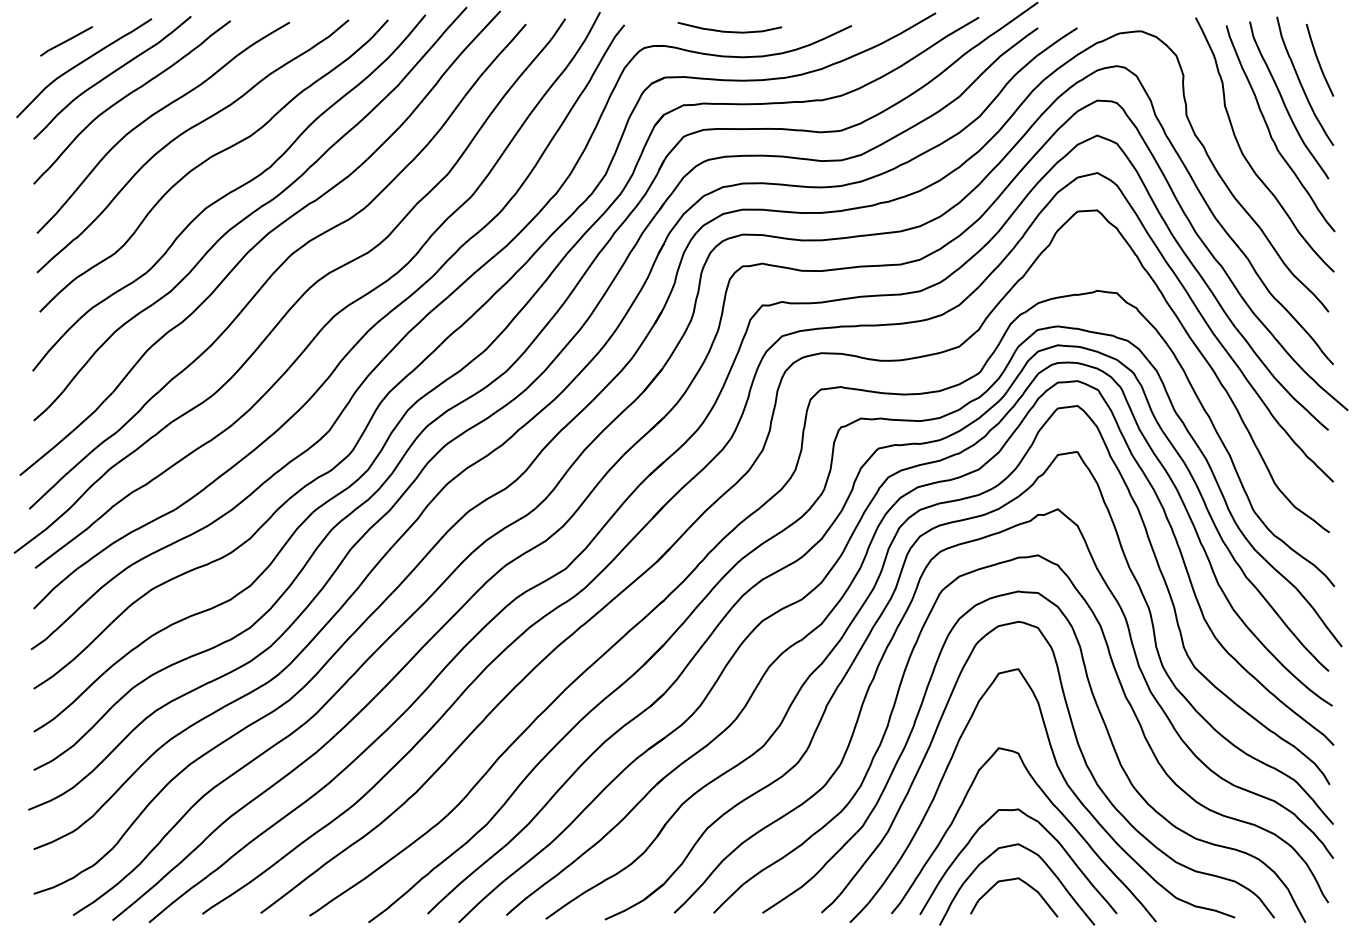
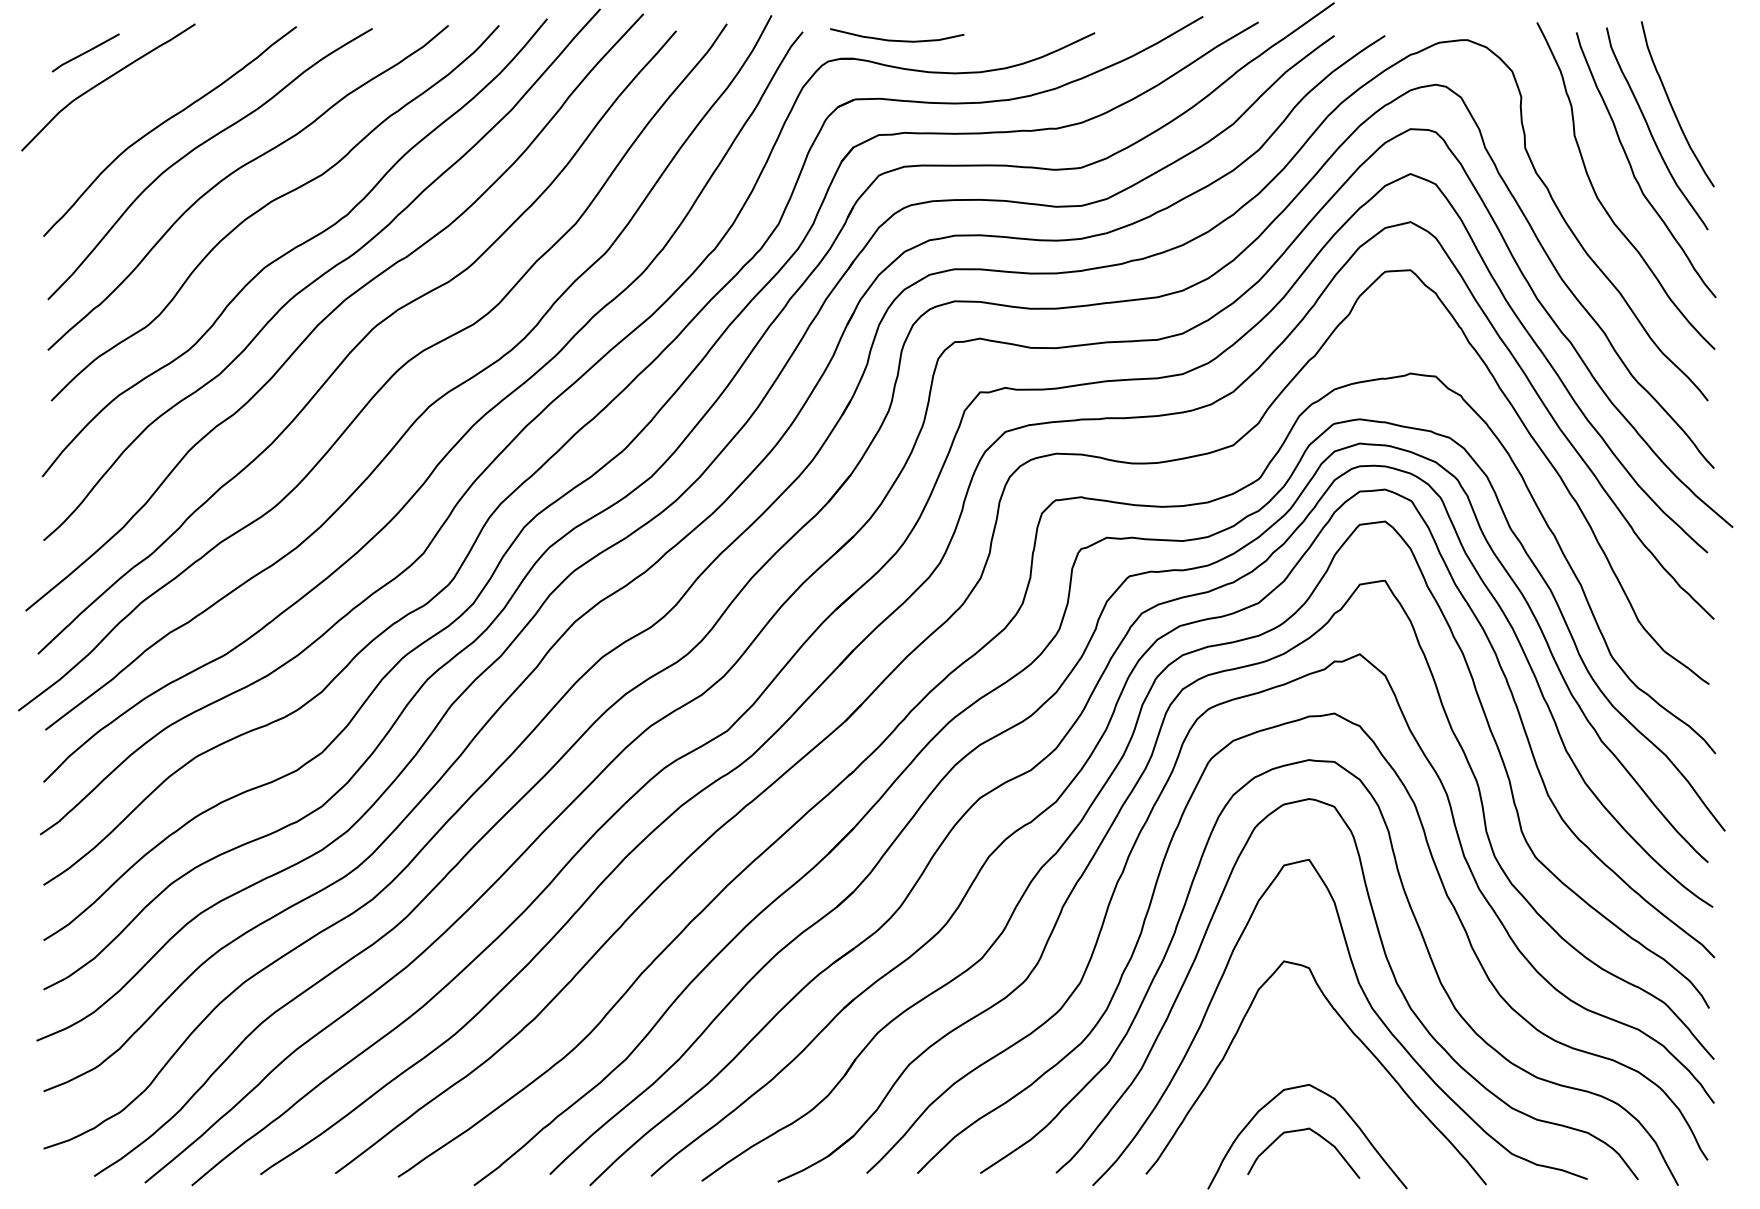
curve: (729, 31) -> (896, 40), moved
curve: (1319, 60) -> (1696, 77), removed
curve: (110, 75) -> (142, 96), removed
curve: (1047, 832) -> (1346, 1069), removed

